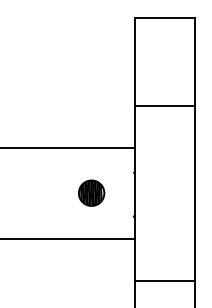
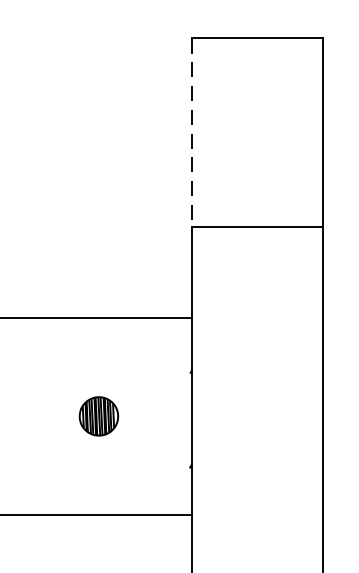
line: (134, 62) -> (191, 133), solid -> dashed
part: (91, 192) -> (98, 415), size x0.7

